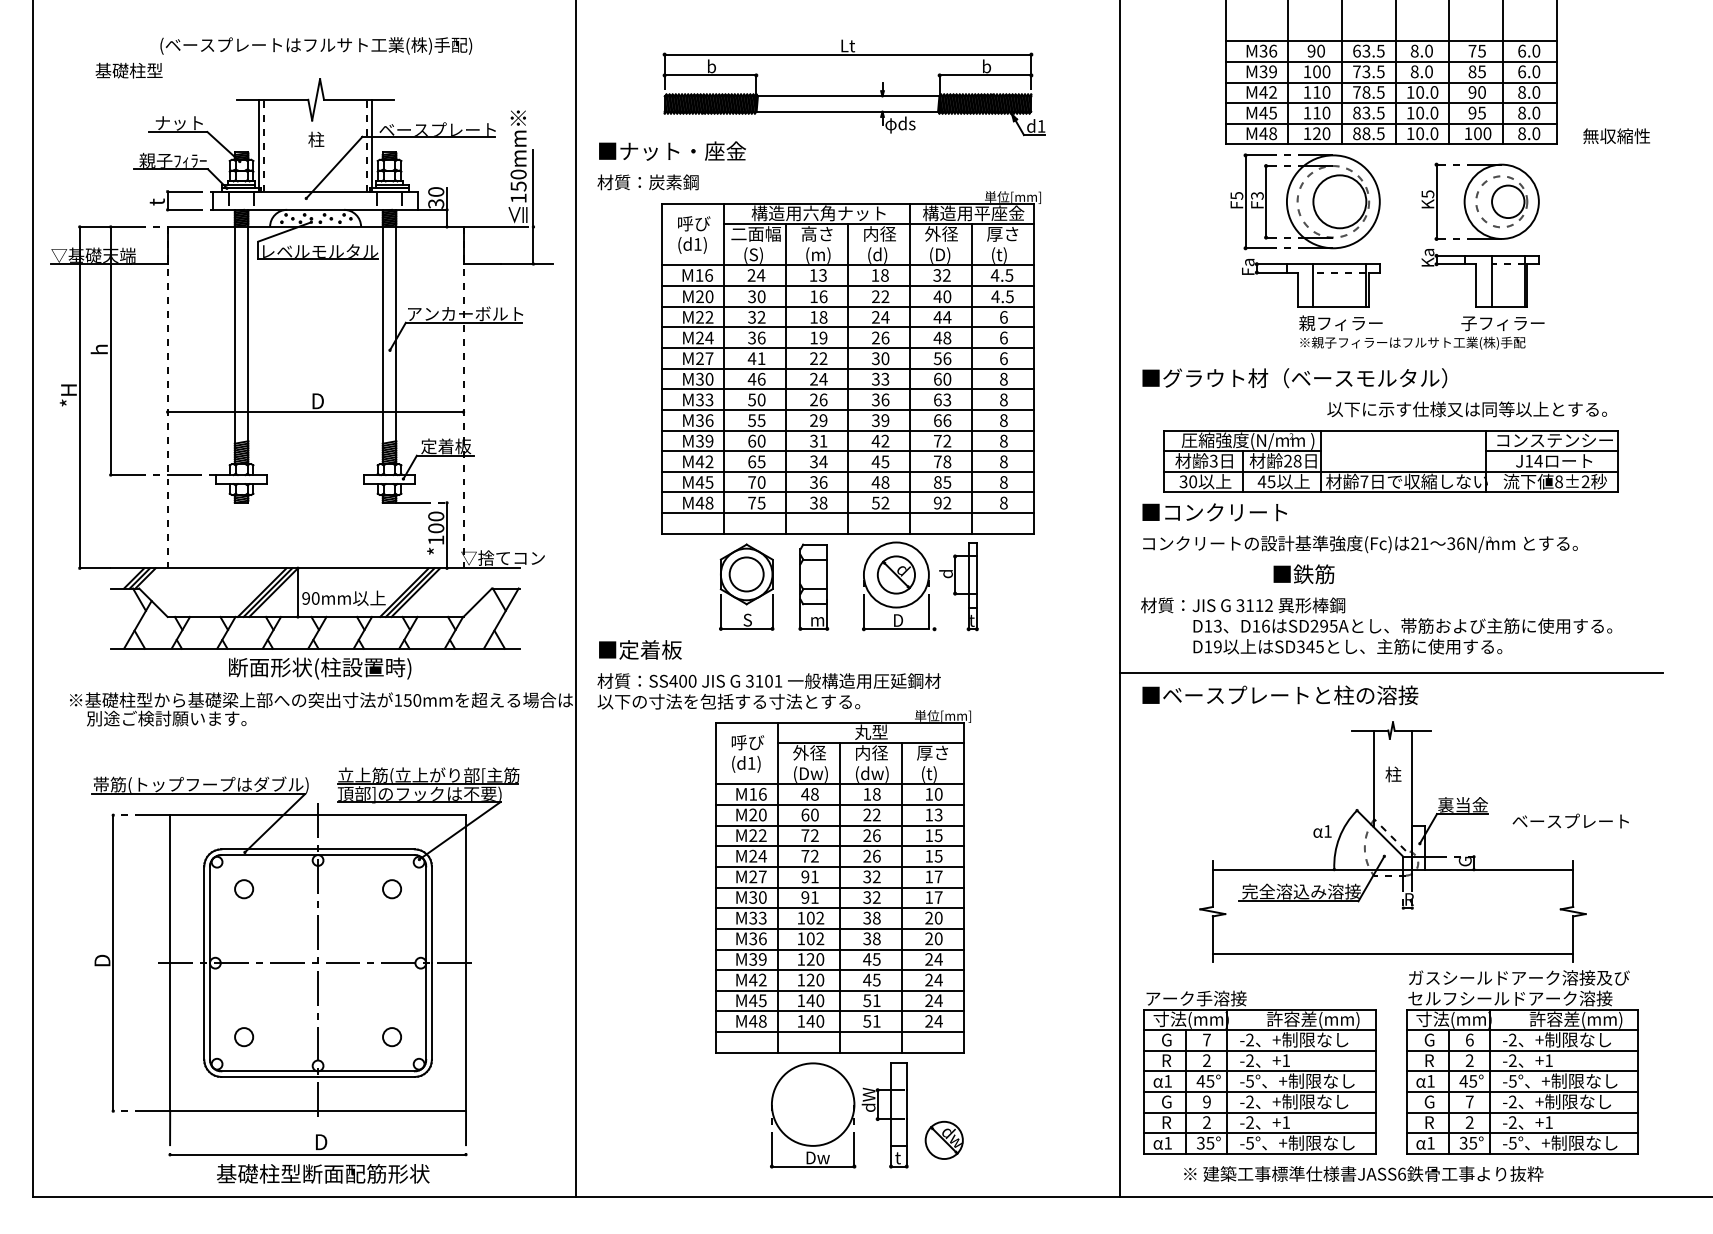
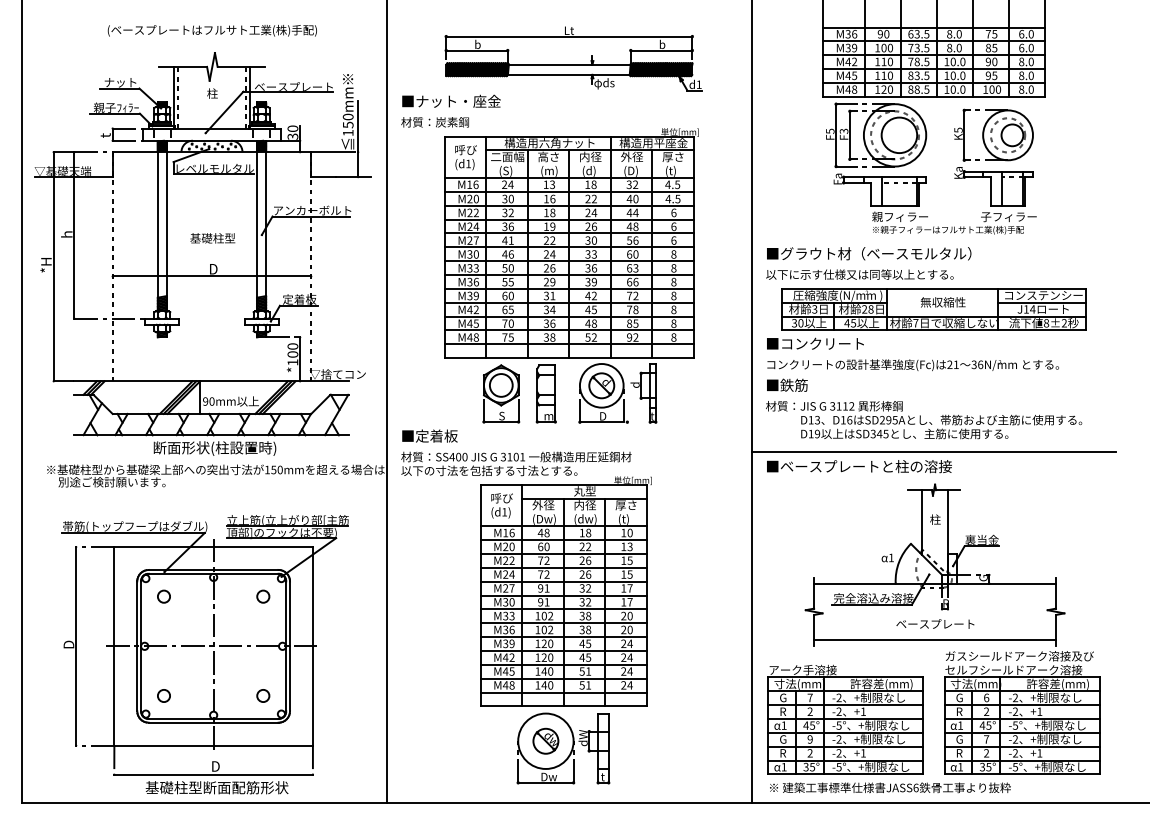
text: (128, 70) -> (212, 238), moved
text: (1615, 136) -> (942, 302), moved
text: (1466, 409) -> (859, 274), moved
text: (1304, 573) -> (787, 384), moved
text: (1570, 820) -> (935, 623), moved
part: (943, 1139) -> (545, 740), moved
text: (1363, 1173) -> (890, 787), moved

